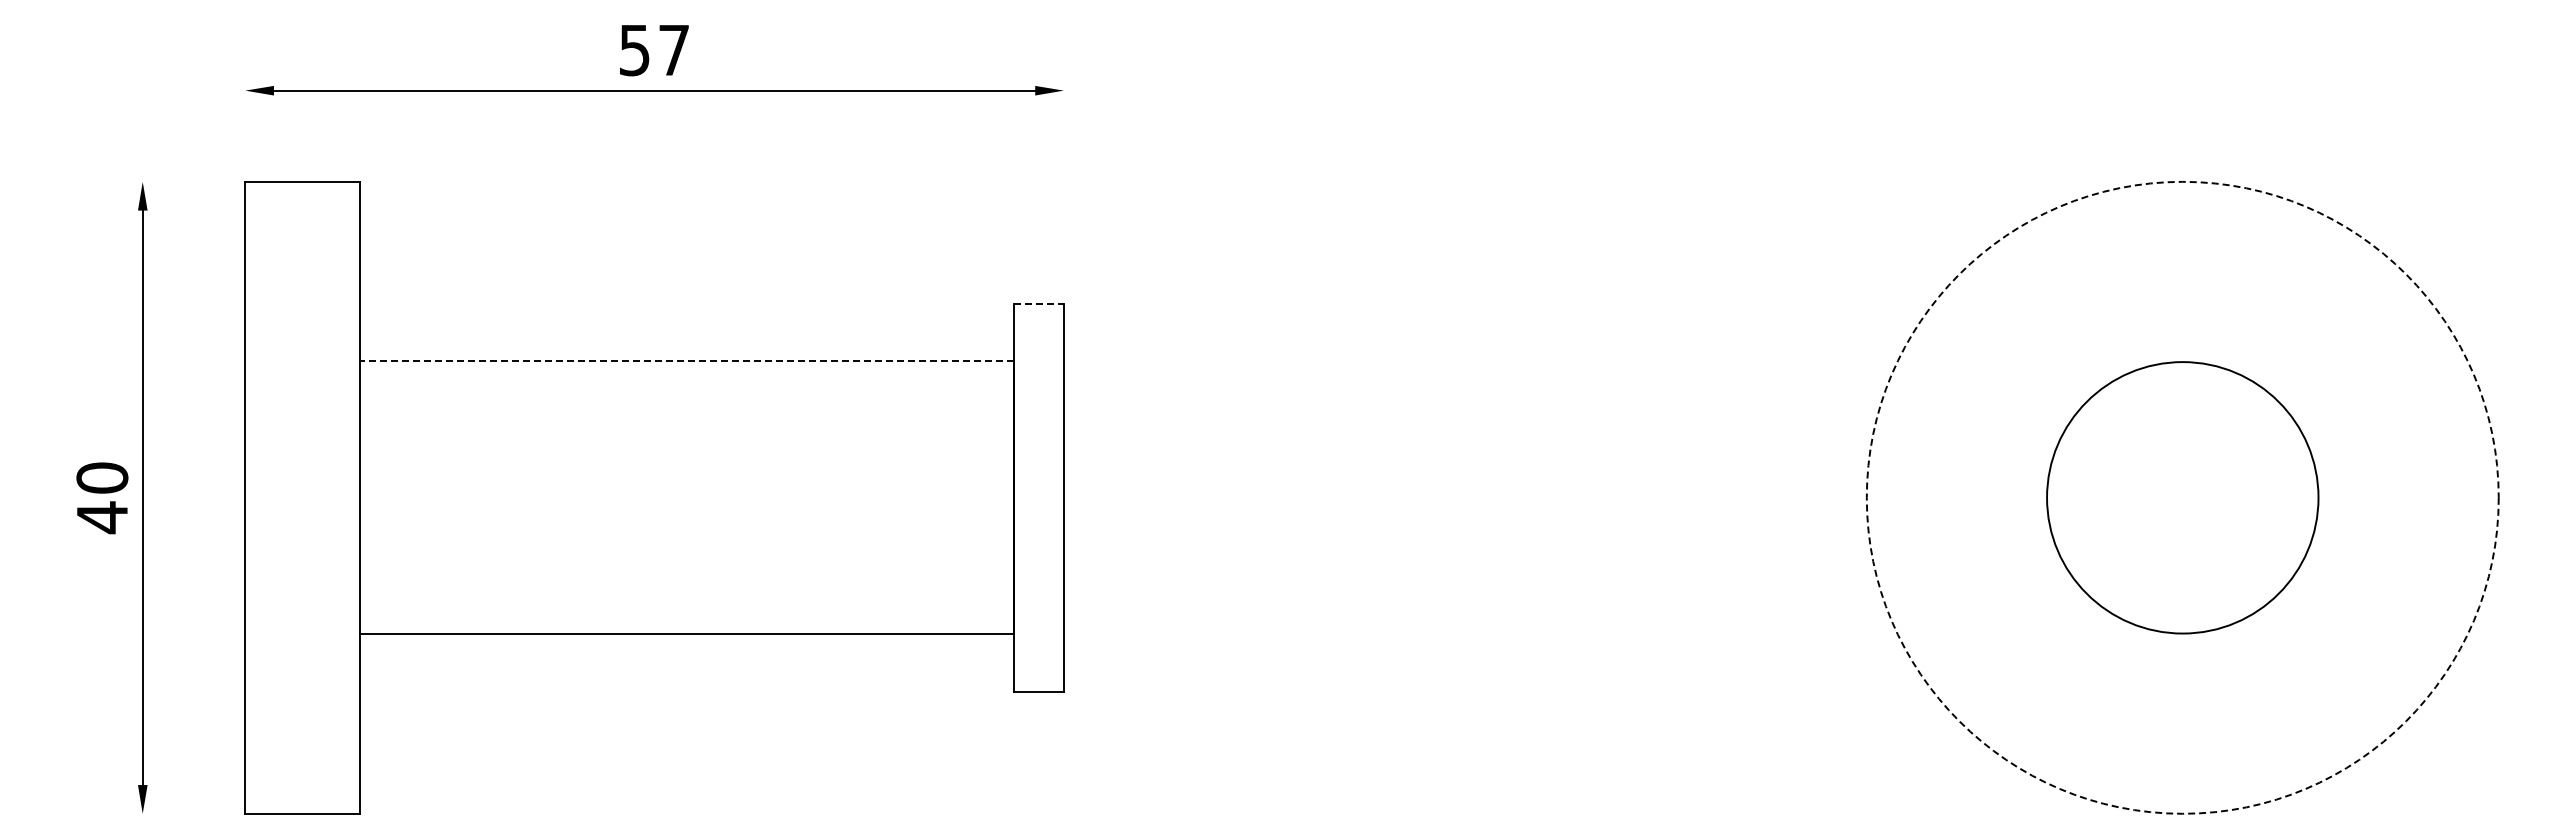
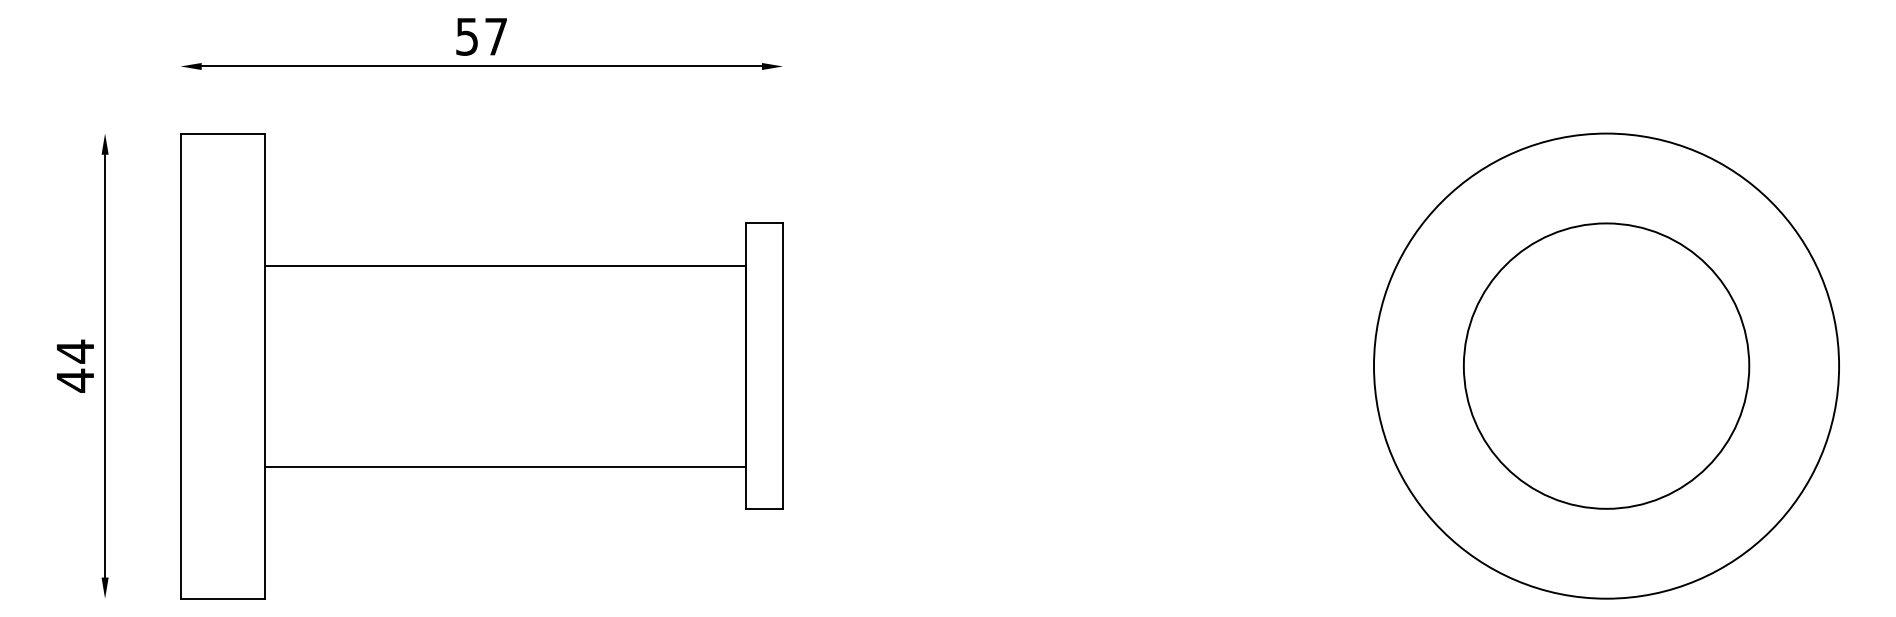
line: (1039, 303) -> (765, 223), dashed -> solid
line: (686, 361) -> (505, 265), dashed -> solid
text: (102, 477) -> (75, 351), 40 -> 44
circle: (2182, 497) -> (1606, 365), dashed -> solid
circle: (2182, 497) -> (1606, 365), size x1.43

